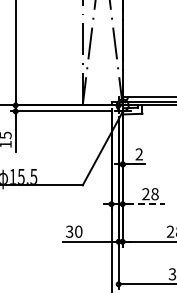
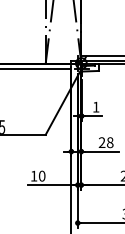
text: (138, 154) -> (95, 107), 2 -> 1
line: (145, 204) -> (101, 151), dashed -> solid
text: (69, 231) -> (33, 175), 30 -> 10

